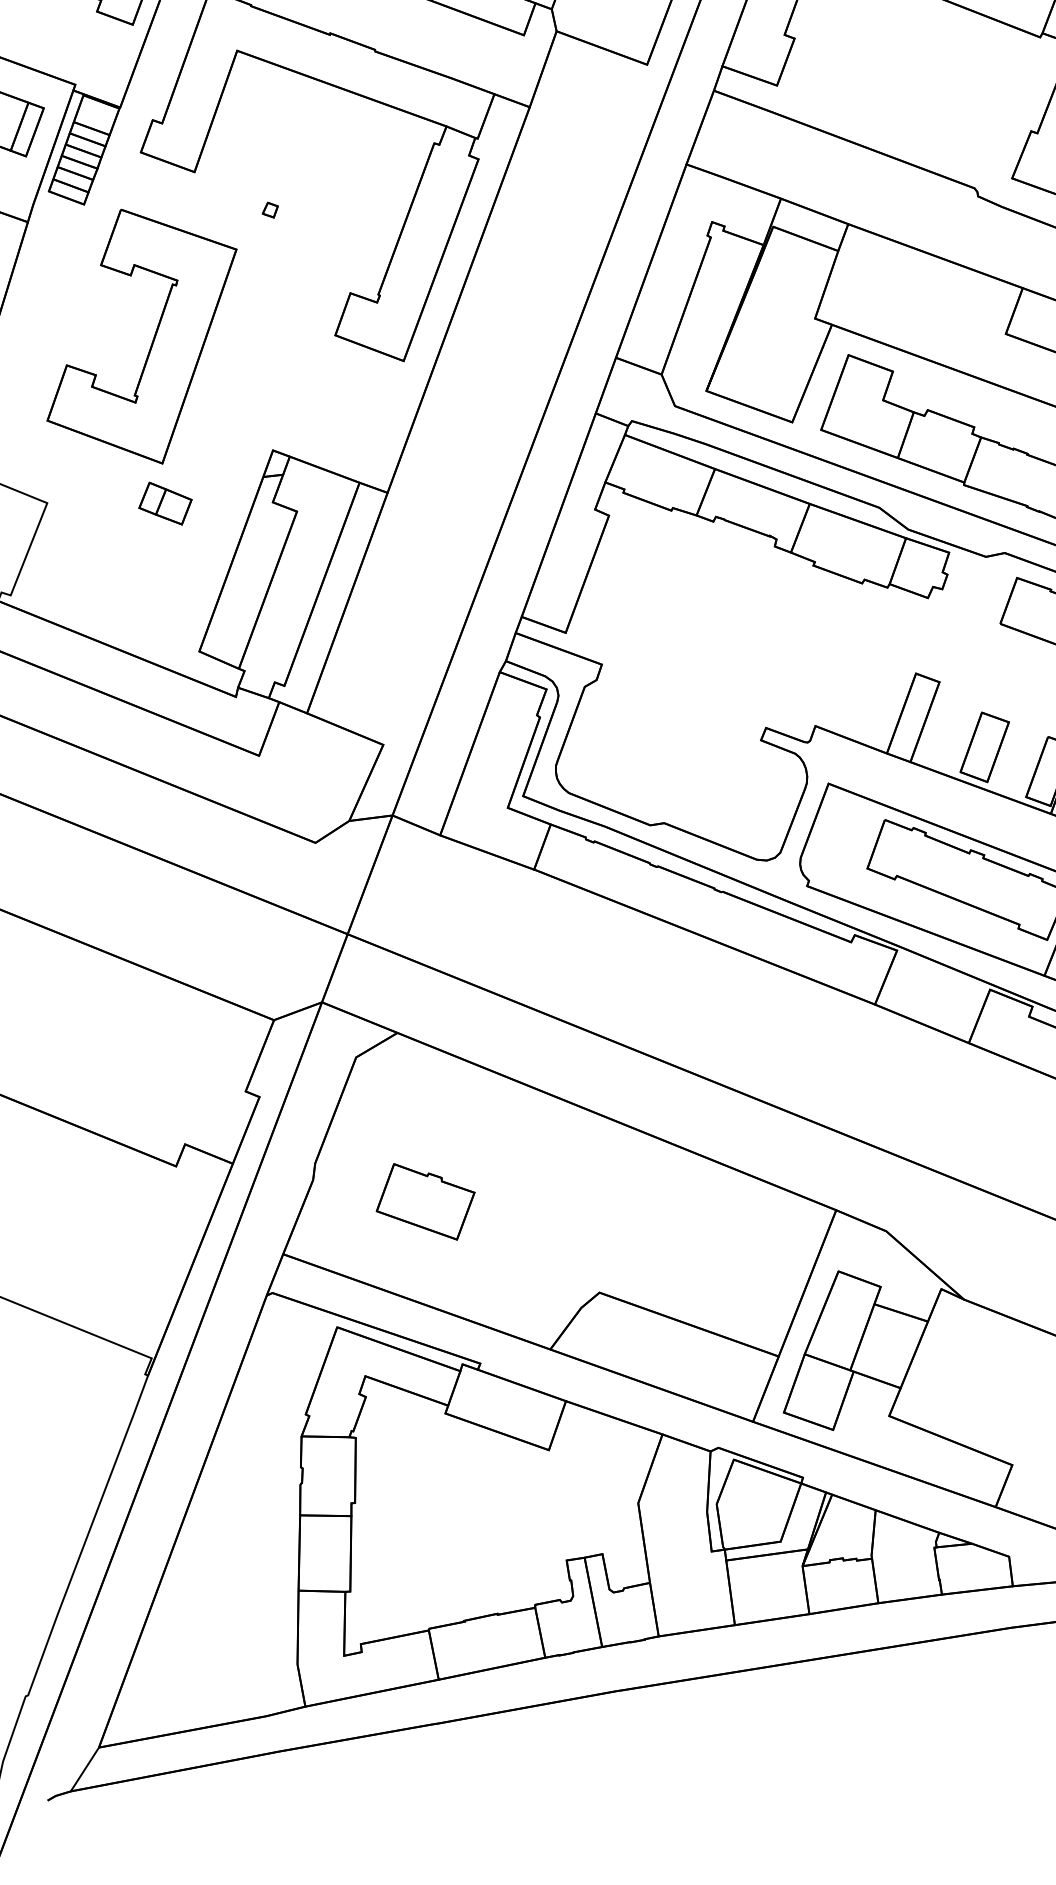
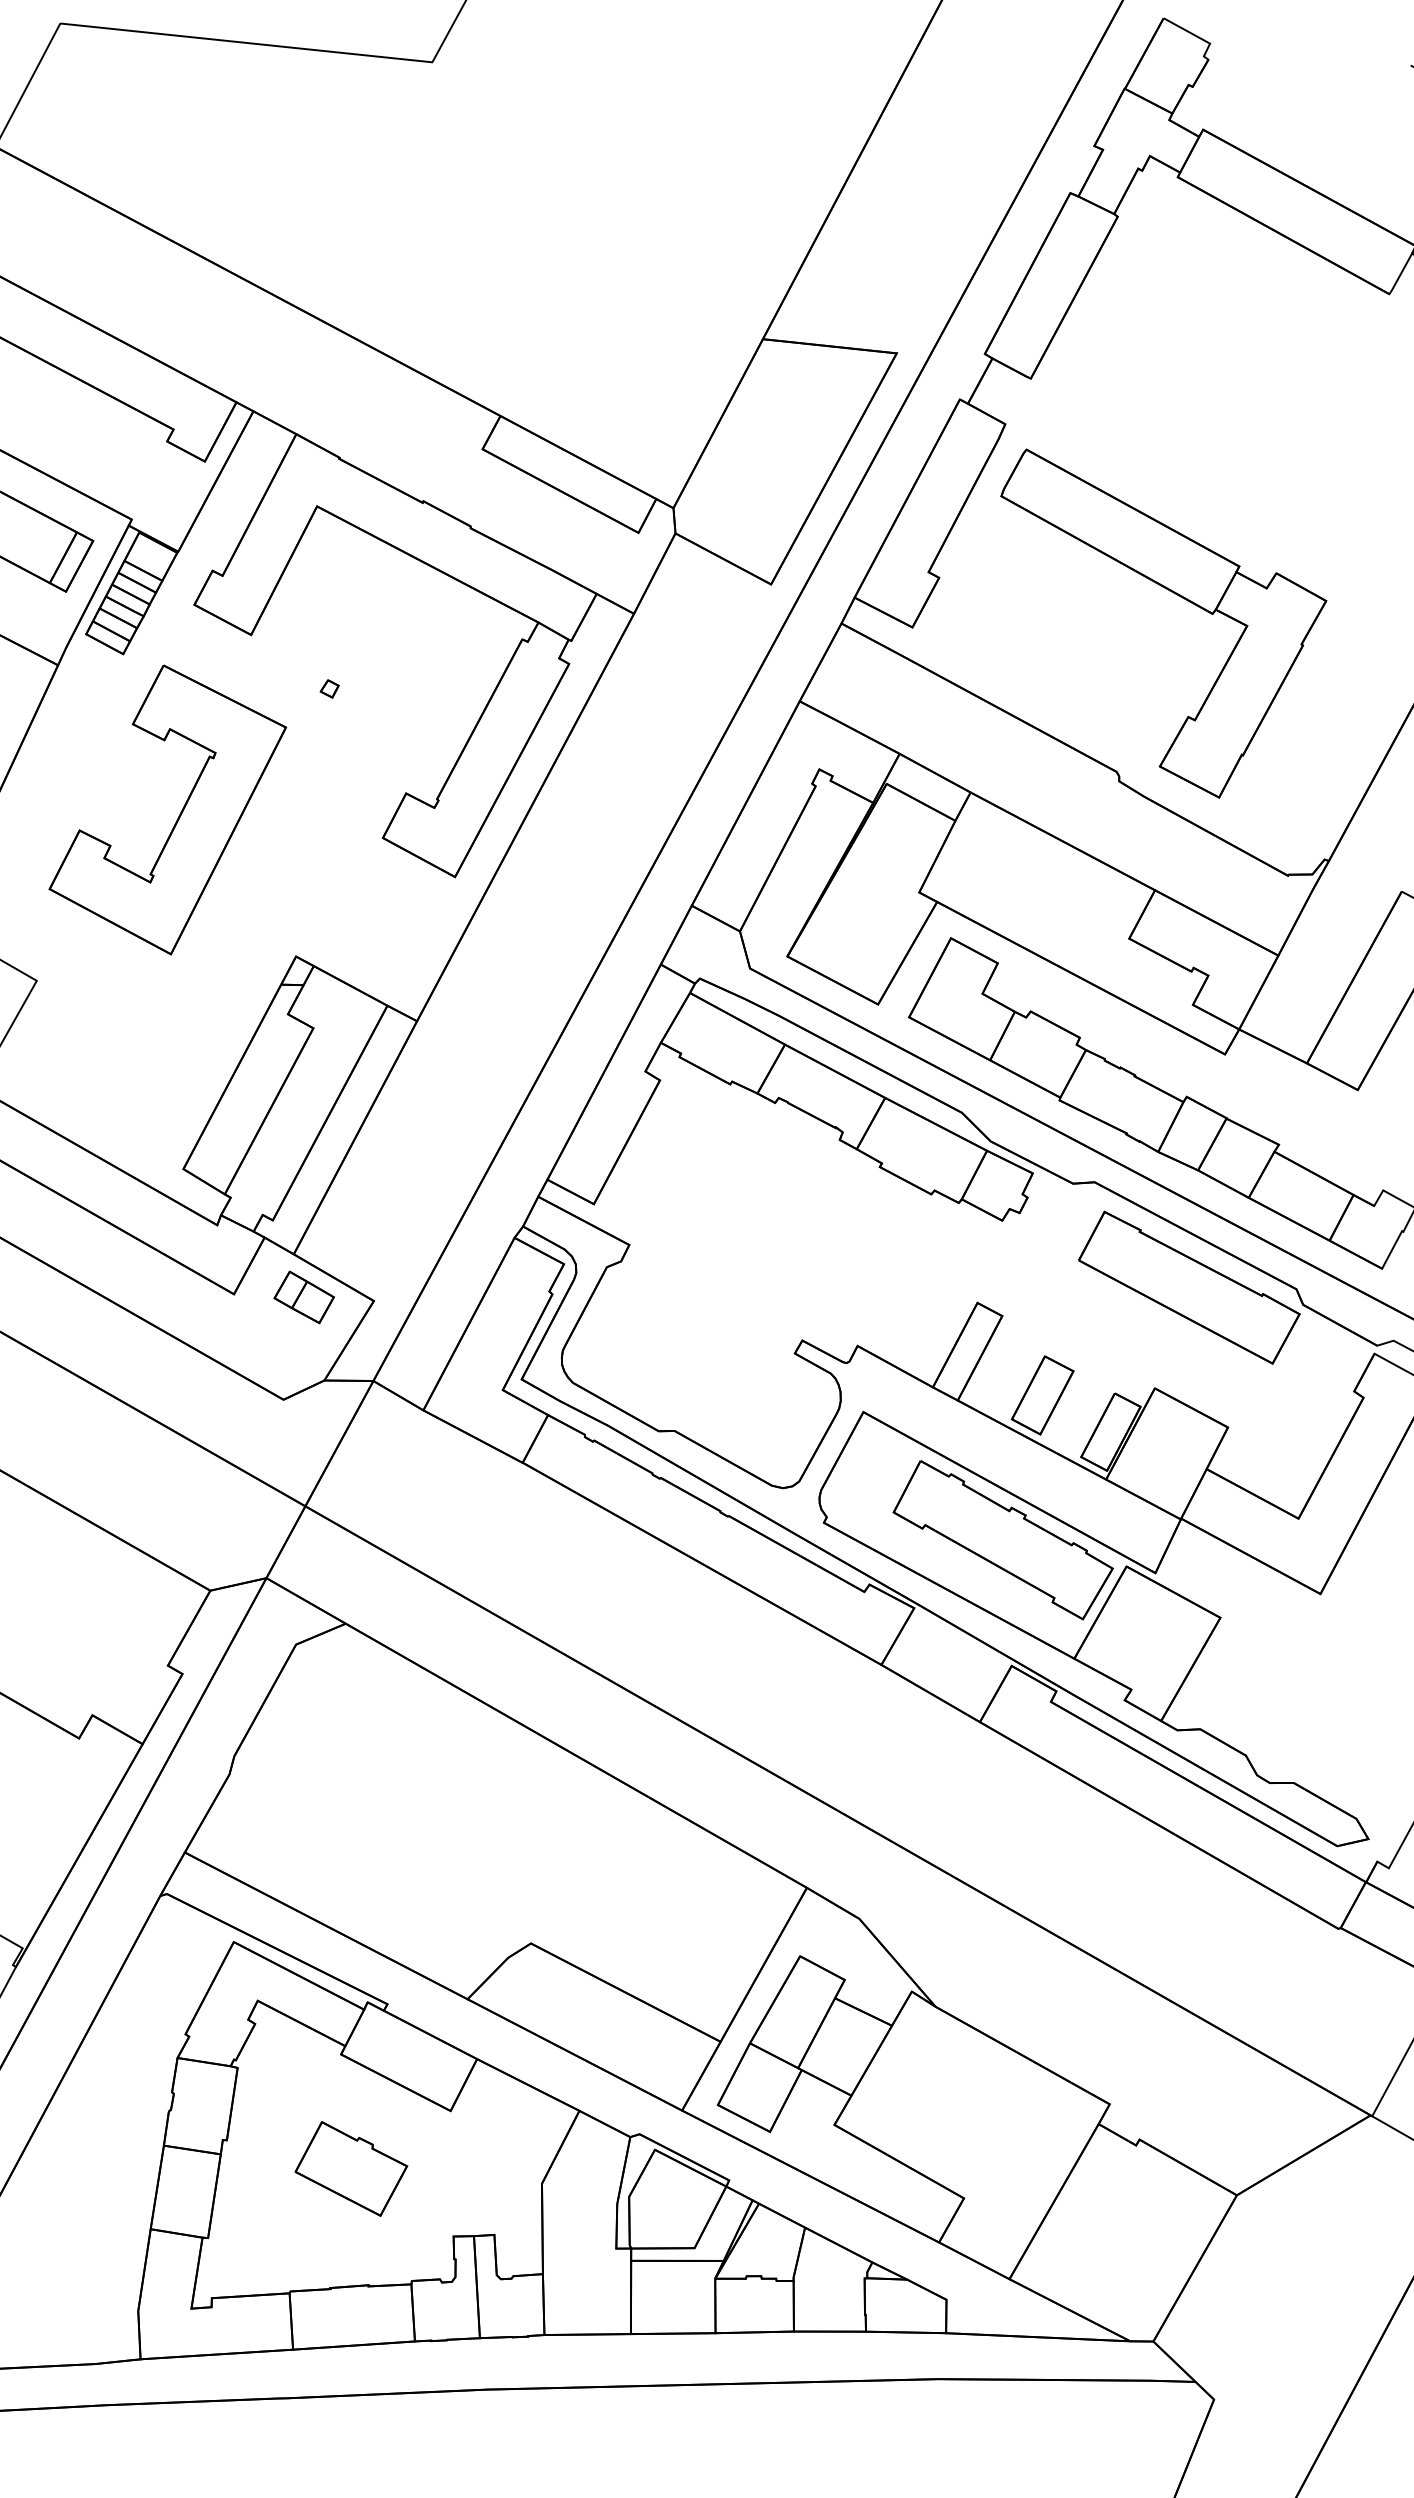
part: (164, 503) -> (303, 1297), moved
part: (425, 1201) -> (351, 2168), moved

